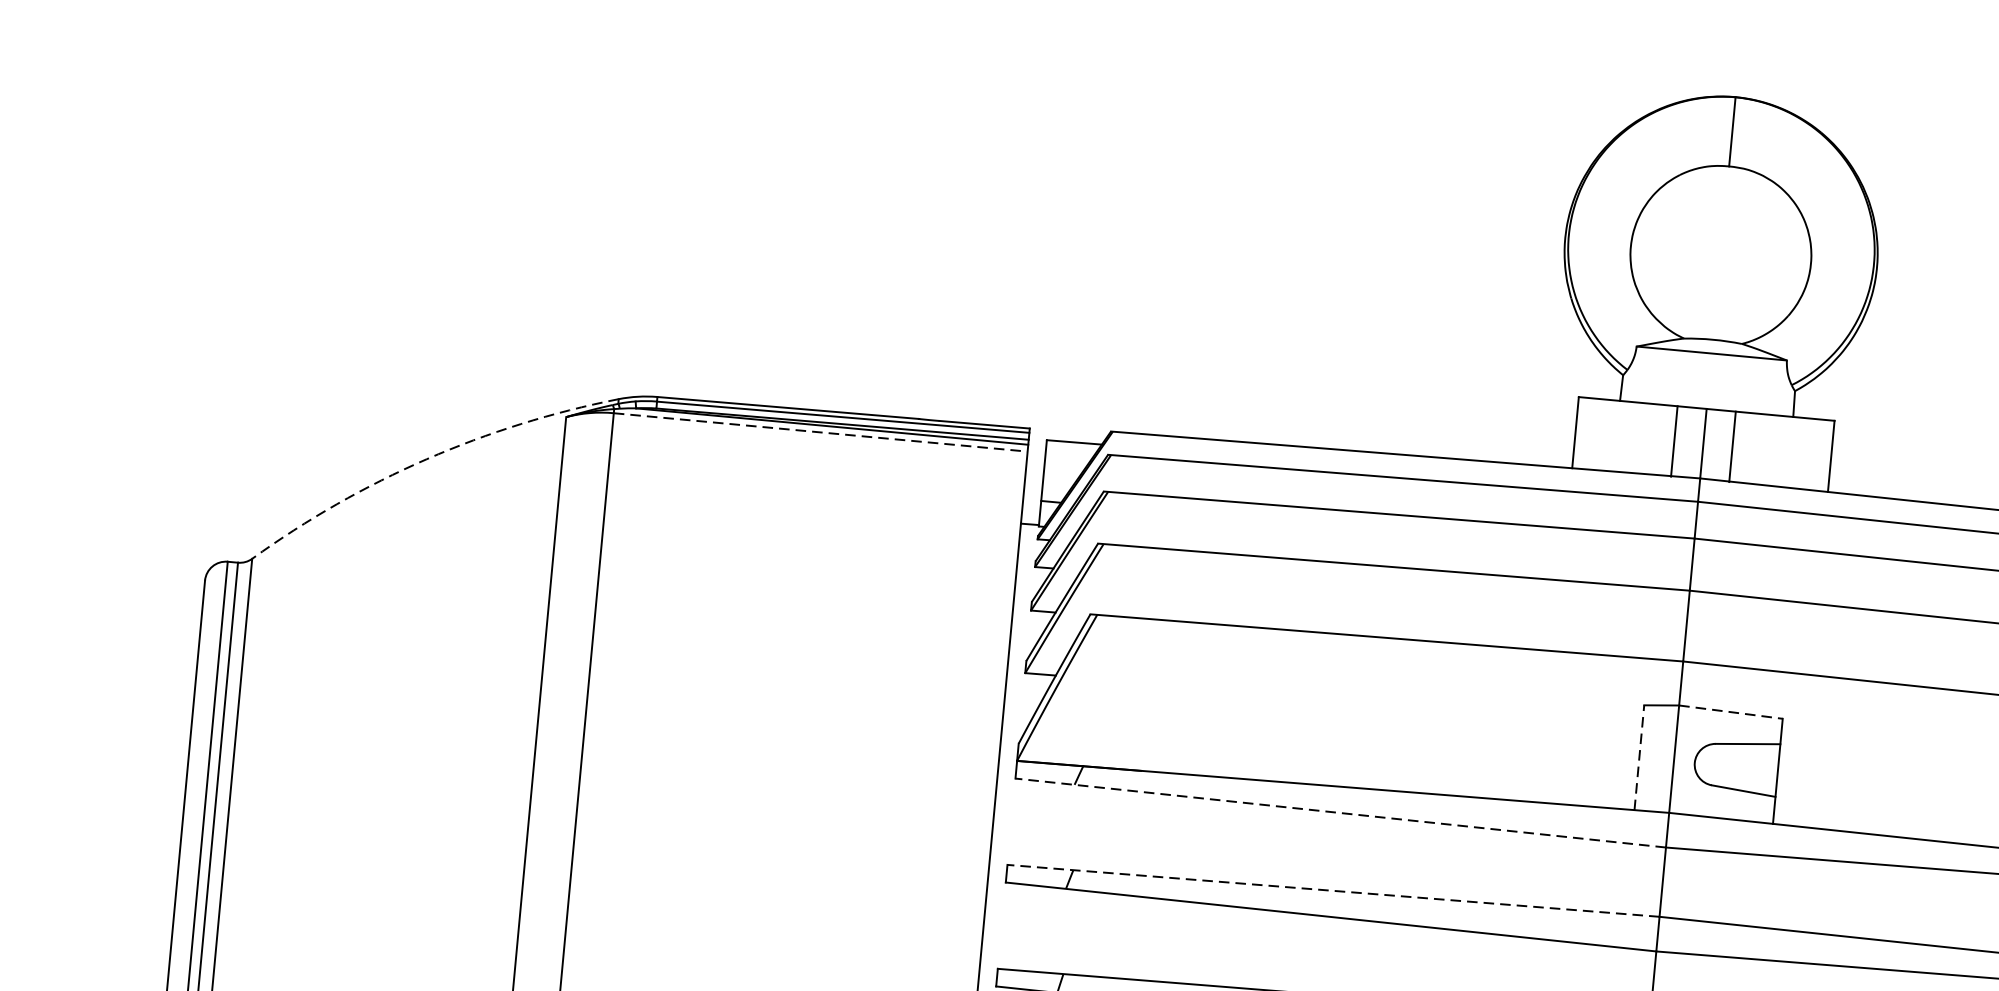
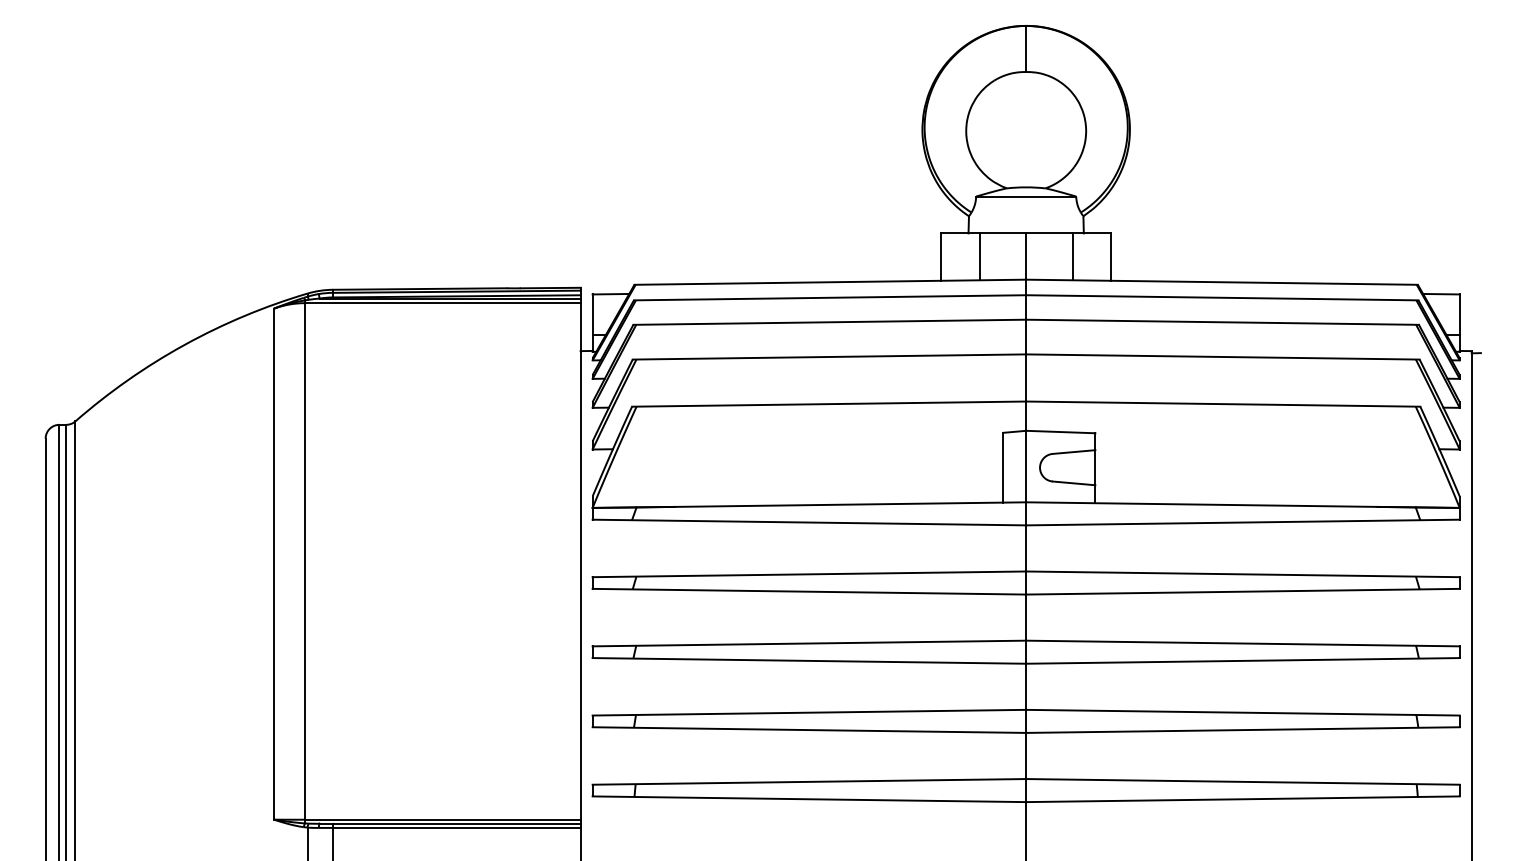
line: (820, 432) -> (442, 303), dashed -> solid
line: (1673, 440) -> (979, 256), moved
line: (1732, 446) -> (1072, 256), moved
arc: (426, 458) -> (184, 344), dashed -> solid
line: (1730, 712) -> (1060, 432), dashed -> solid
line: (1639, 757) -> (1003, 467), dashed -> solid
line: (1340, 813) -> (809, 522), dashed -> solid
line: (1333, 891) -> (809, 574), dashed -> solid

